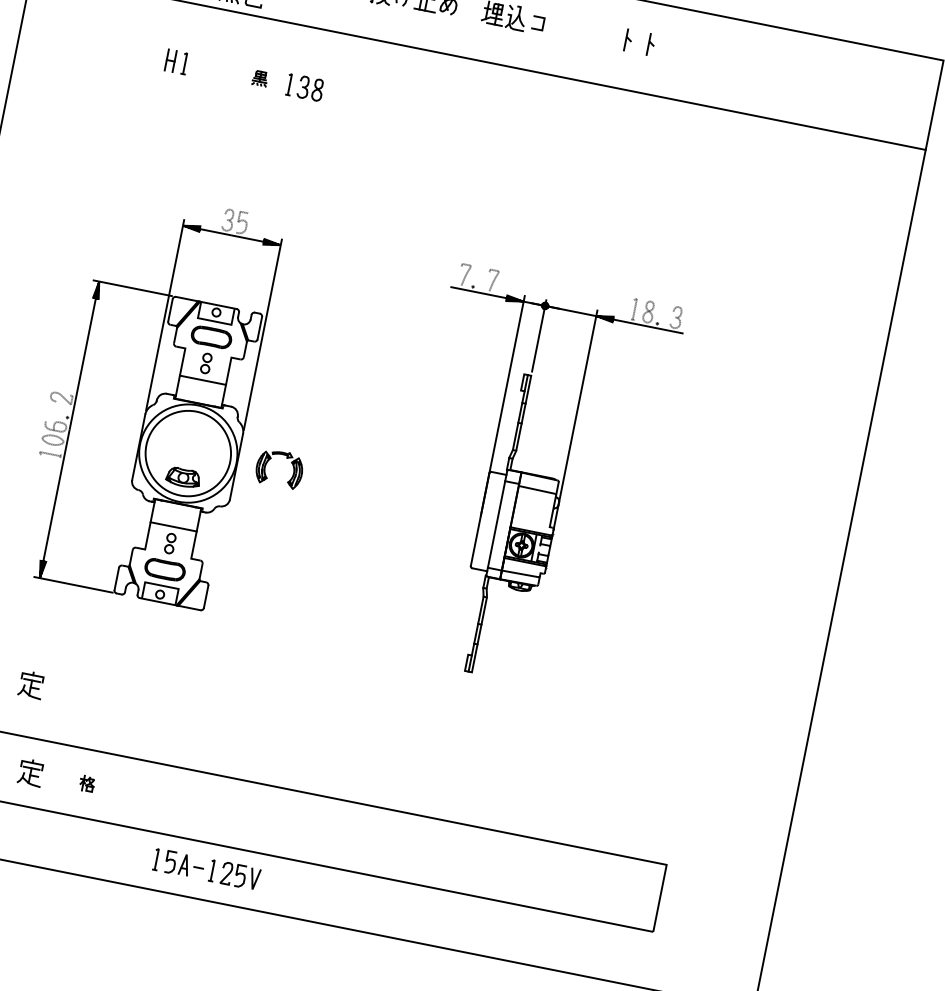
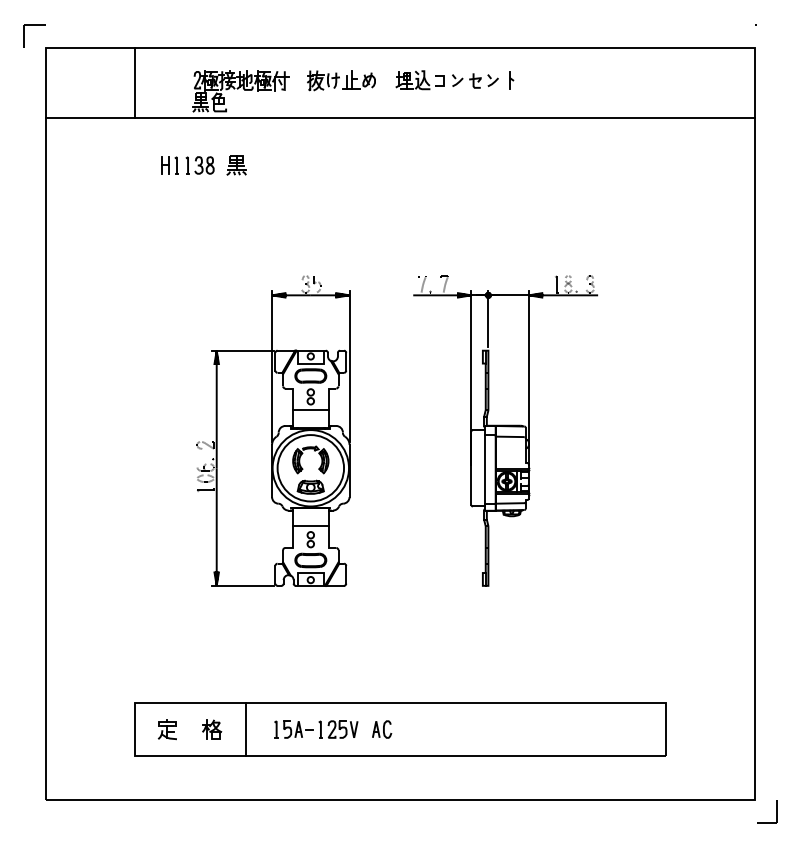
part: (583, 31) -> (475, 80), added
part: (651, 45) -> (529, 80), removed
part: (260, 78) -> (236, 165), size x1.67
part: (304, 87) -> (199, 165), moved
part: (150, 396) -> (273, 430), moved
part: (30, 684) -> (153, 662), removed
part: (87, 783) -> (212, 729), size x1.67
line: (129, 792) -> (245, 729), added
part: (302, 826) -> (382, 729), added
part: (207, 869) -> (316, 729), moved

